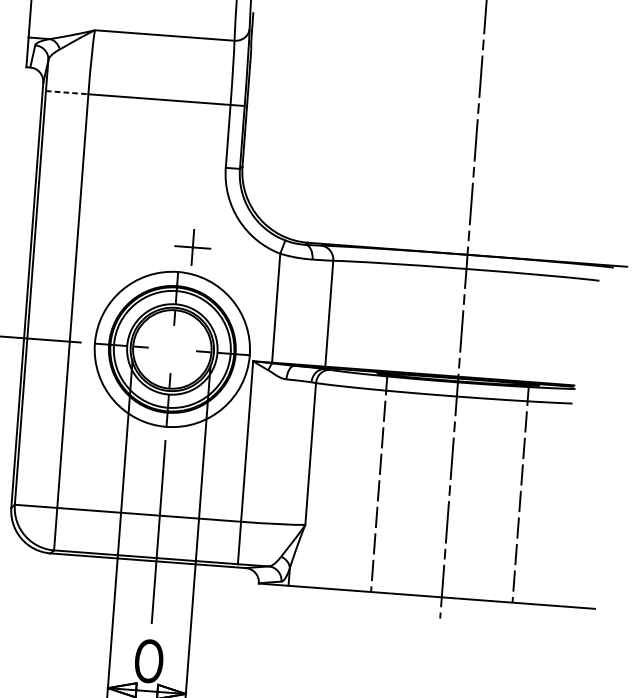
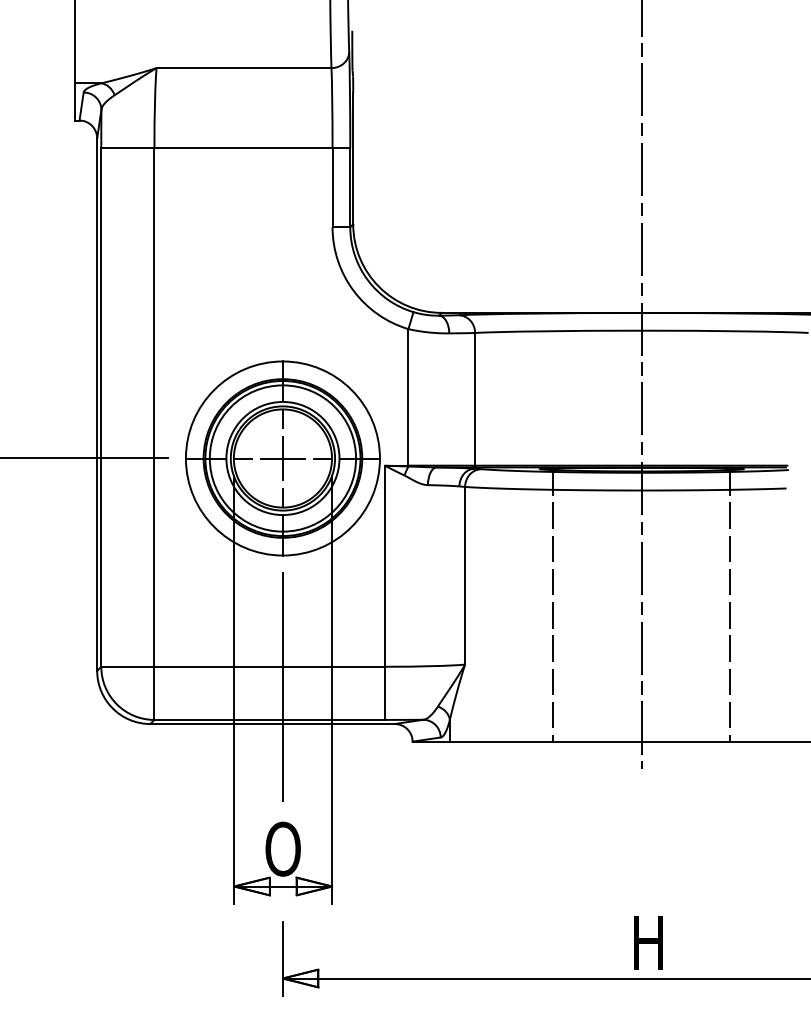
line: (66, 92) -> (127, 148), dashed -> solid
part: (192, 247) -> (282, 458), moved

